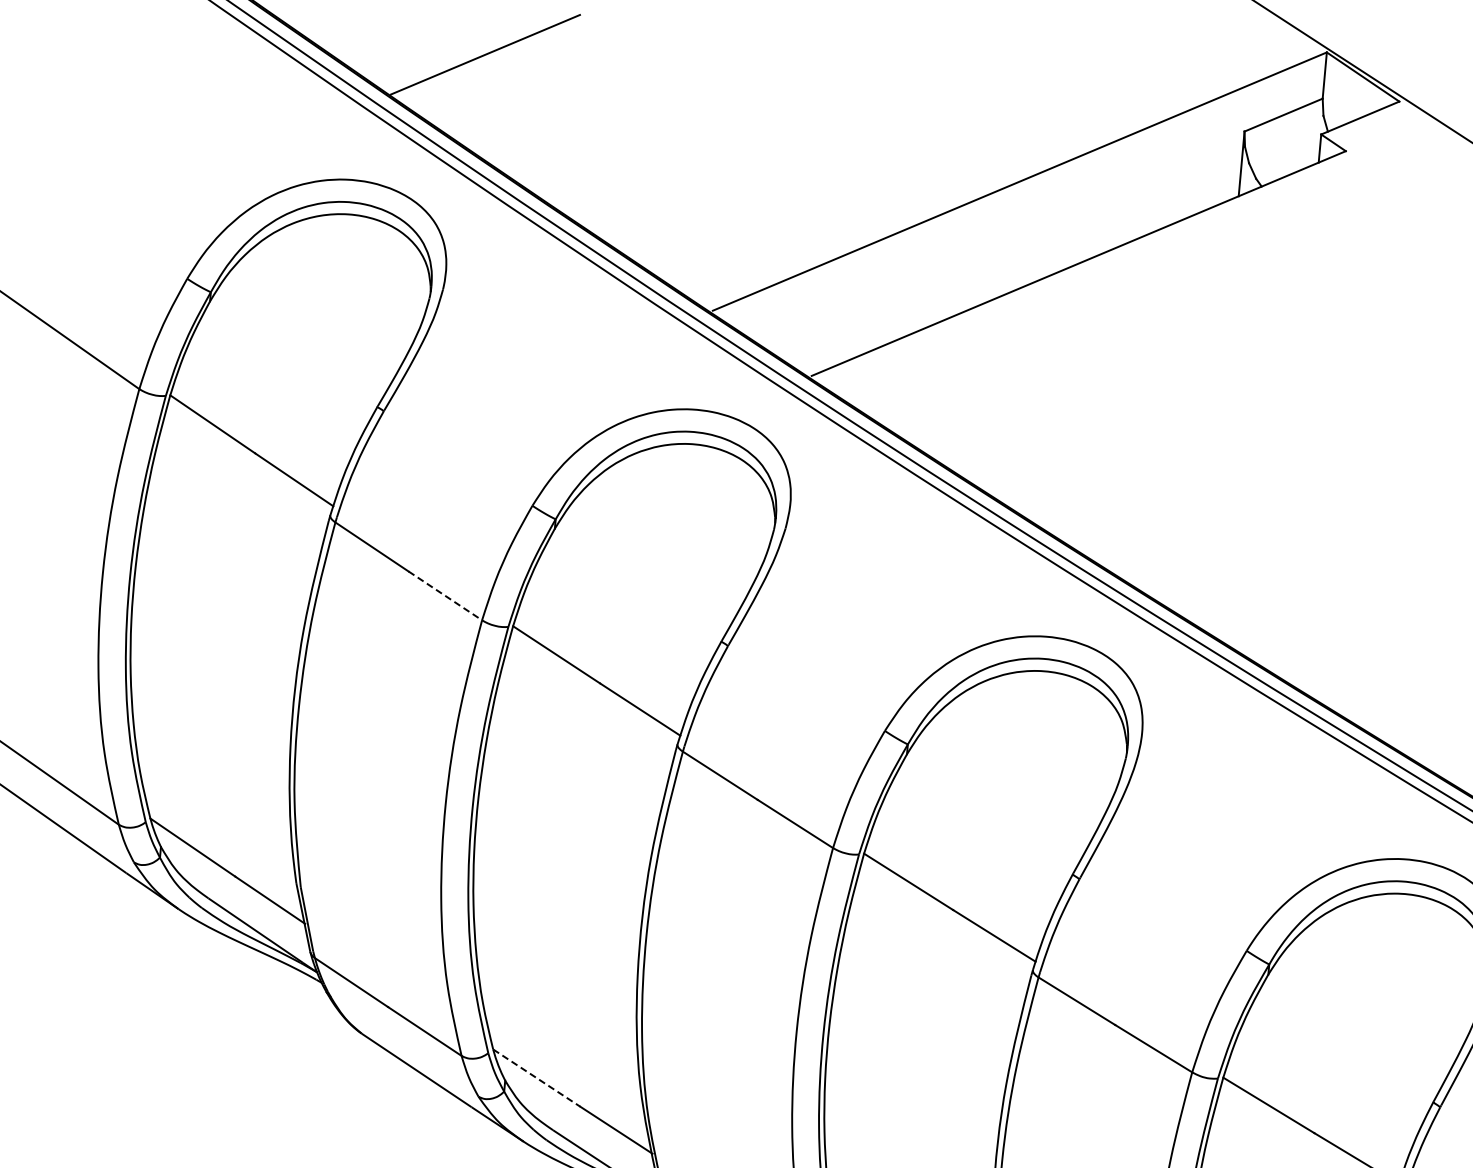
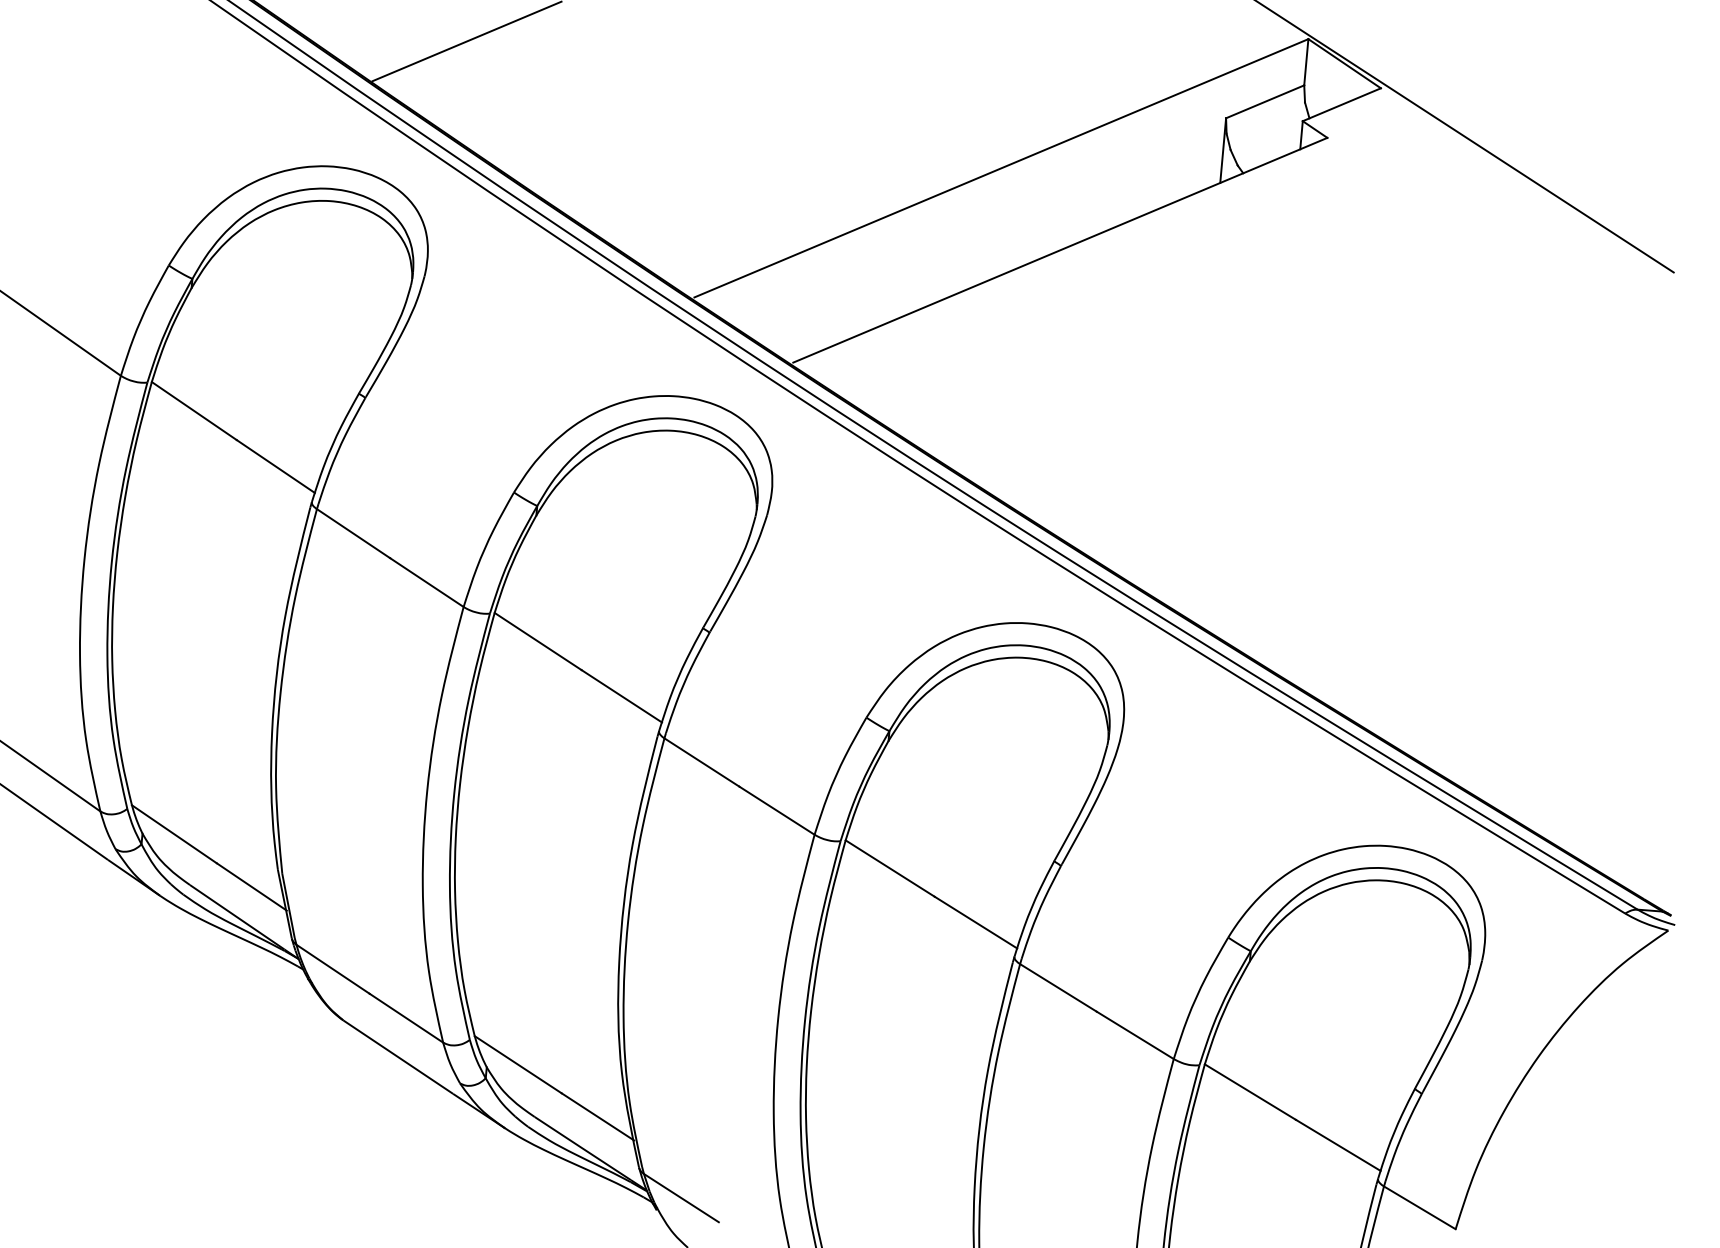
line: (445, 595) -> (427, 582), dashed -> solid
line: (536, 1078) -> (518, 1065), dashed -> solid

